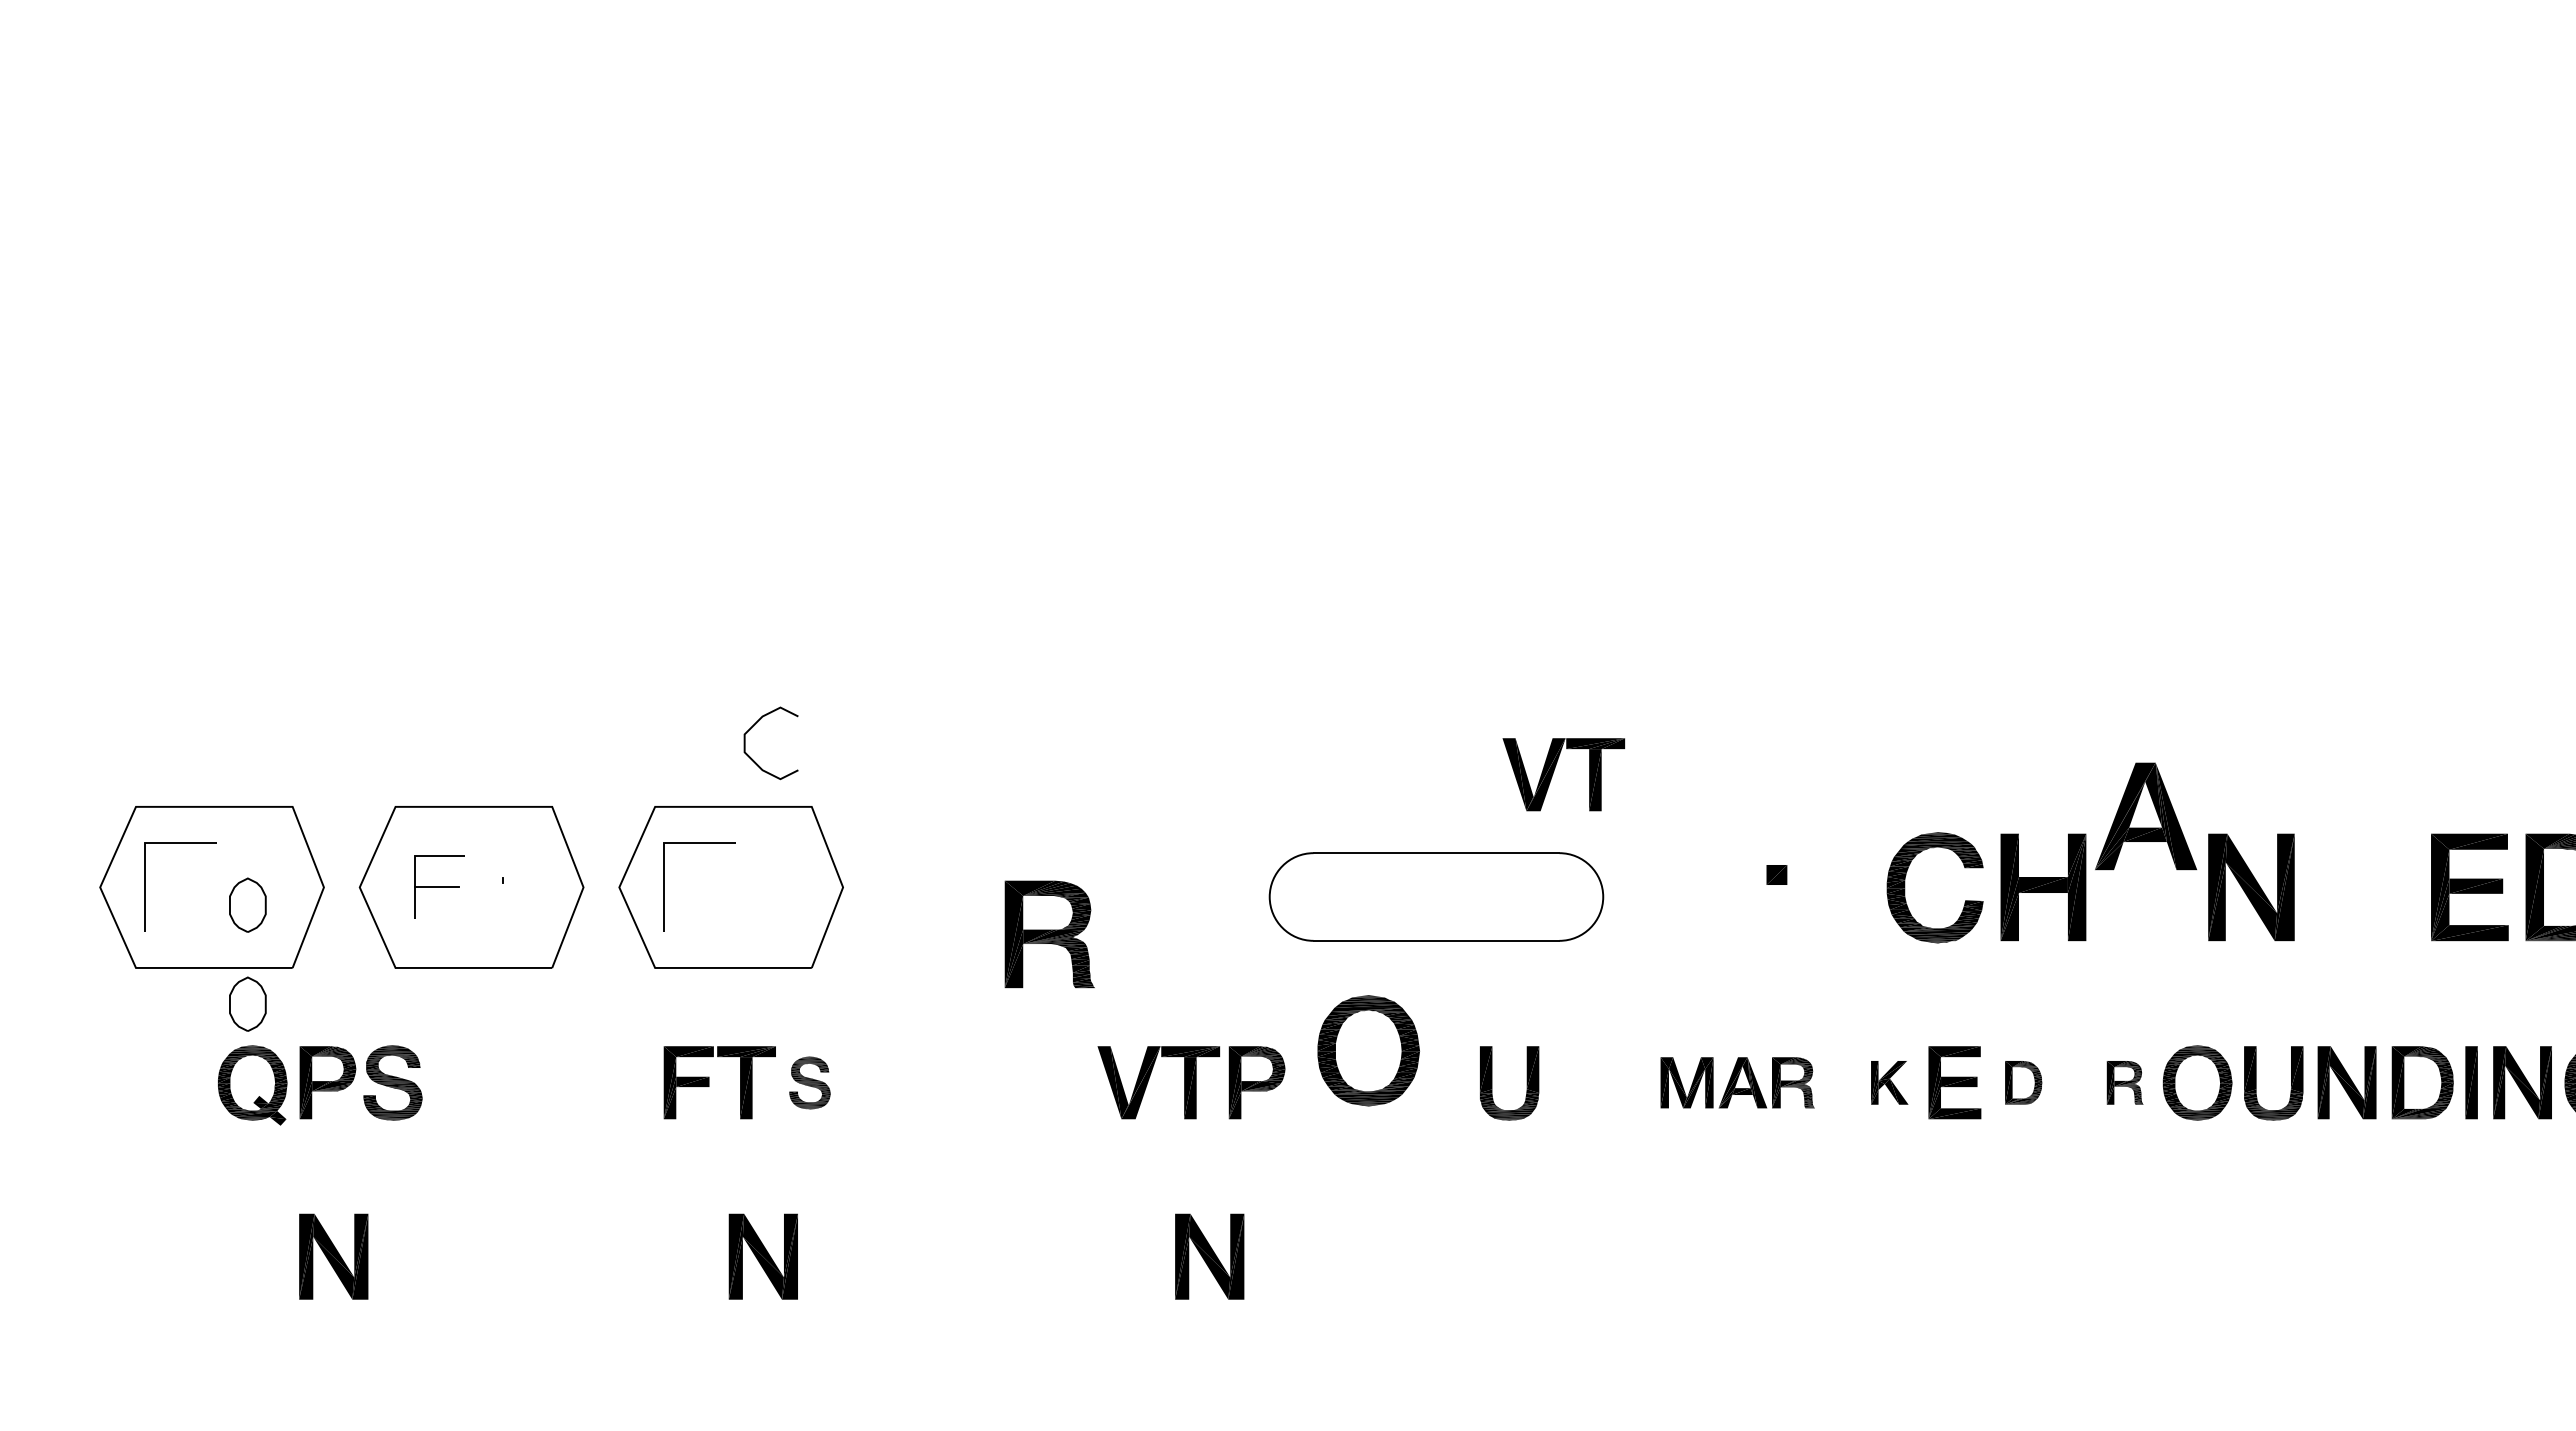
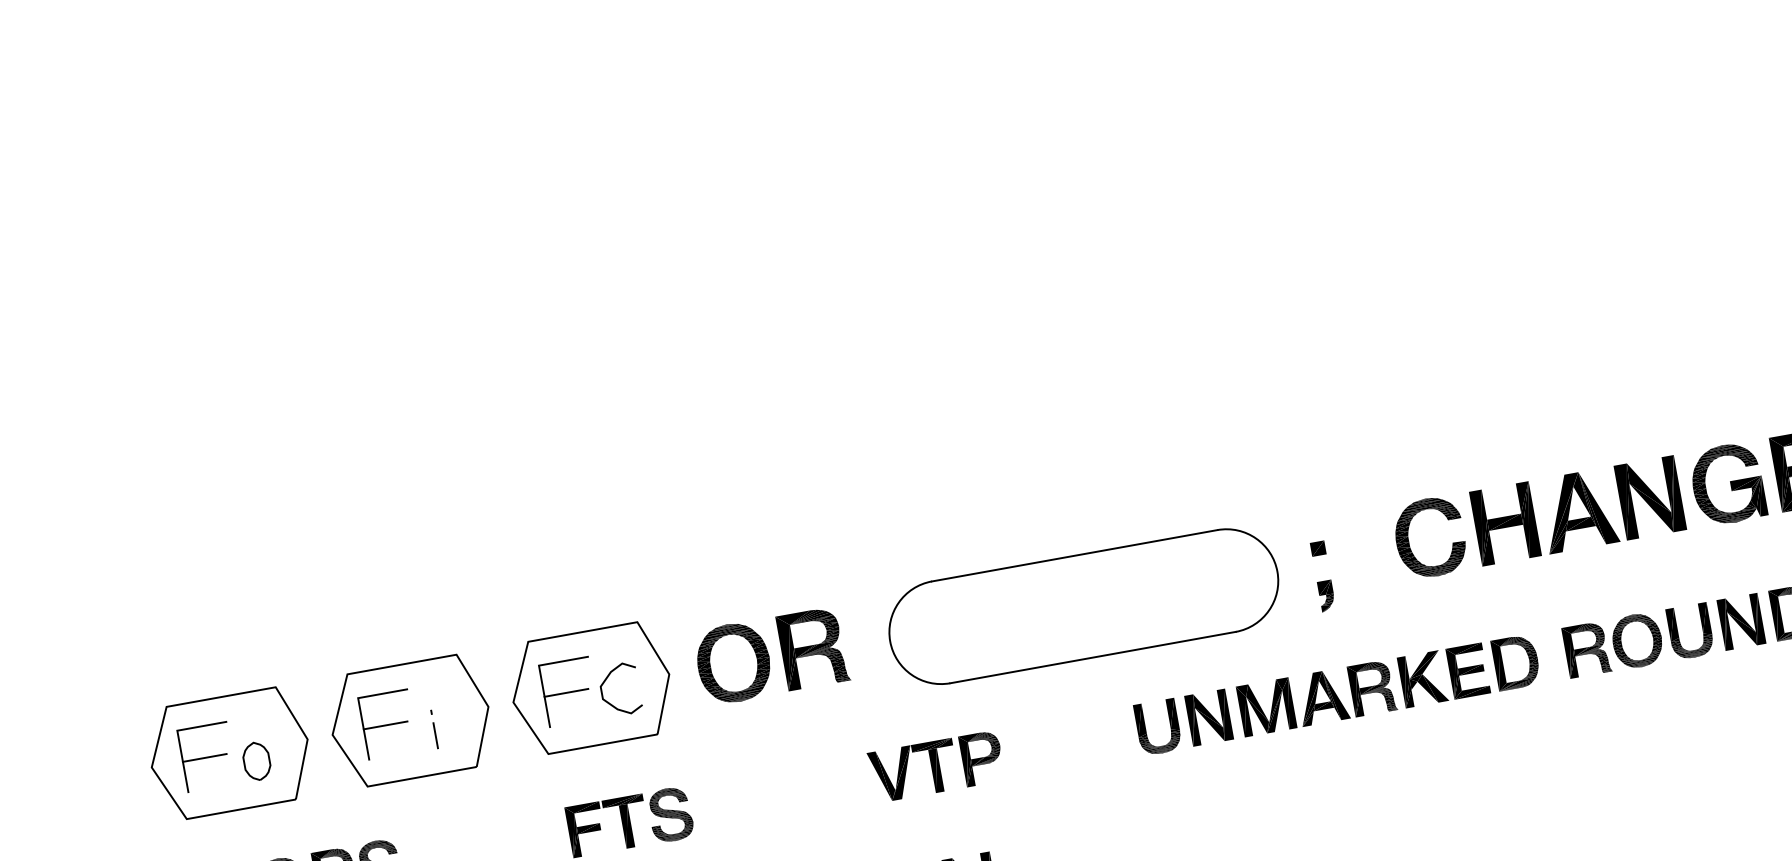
curve: (753, 759) -> (610, 703), moved
part: (1554, 771) -> (1150, 504), removed
part: (2146, 816) -> (1578, 510), moved
part: (439, 886) -> (388, 724), size x1.43
line: (175, 887) -> (204, 758), added
line: (695, 887) -> (566, 692), added
part: (2362, 887) -> (1727, 483), added
part: (1436, 896) -> (1083, 606), size x1.67
line: (502, 914) -> (435, 735), added
part: (1049, 934) -> (813, 648), moved
part: (1776, 942) -> (1326, 595), added
part: (247, 1003) -> (268, 829), removed
part: (1368, 1050) -> (733, 662), moved
part: (809, 1082) -> (670, 814), size x1.43
part: (1582, 1082) -> (1208, 717), added
part: (1737, 1082) -> (1316, 698), size x1.43
part: (1889, 1082) -> (1422, 679), size x1.67
part: (2023, 1082) -> (1516, 662), size x1.67
part: (2124, 1082) -> (1586, 649), size x1.67

